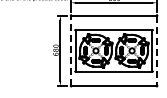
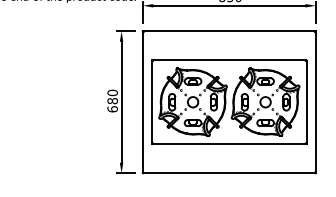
line: (70, 50) -> (141, 101), dashed -> solid
line: (157, 51) -> (316, 103), dashed -> solid

